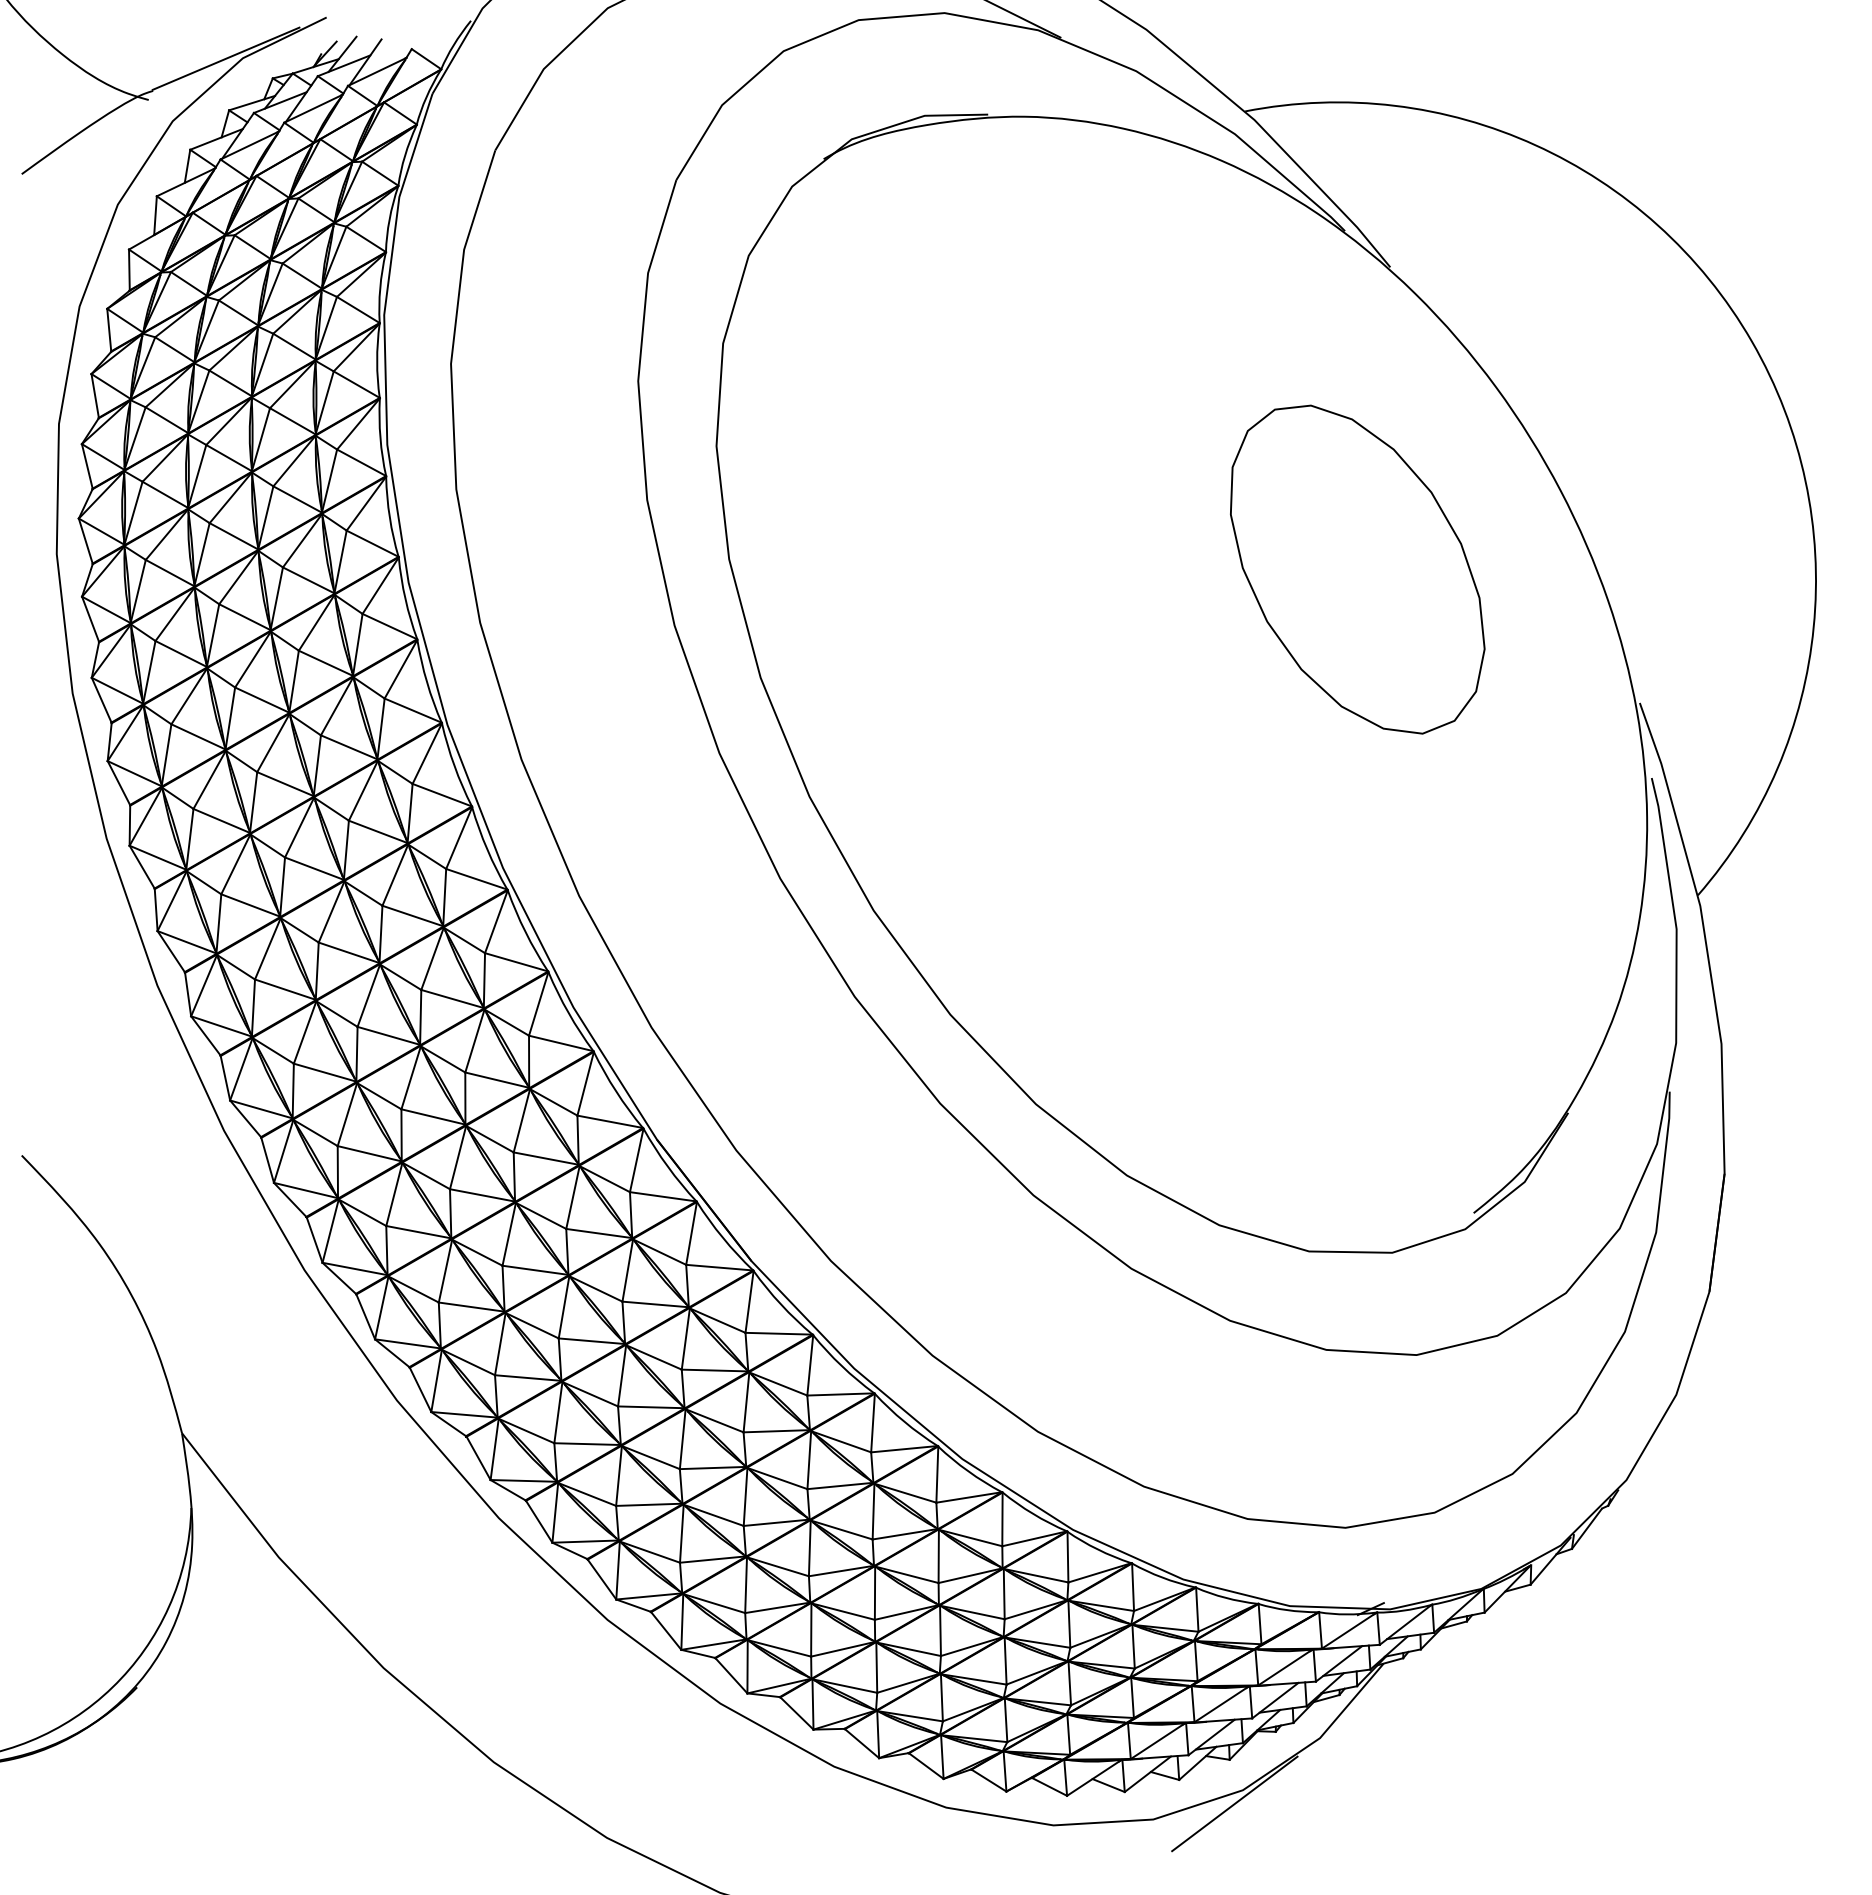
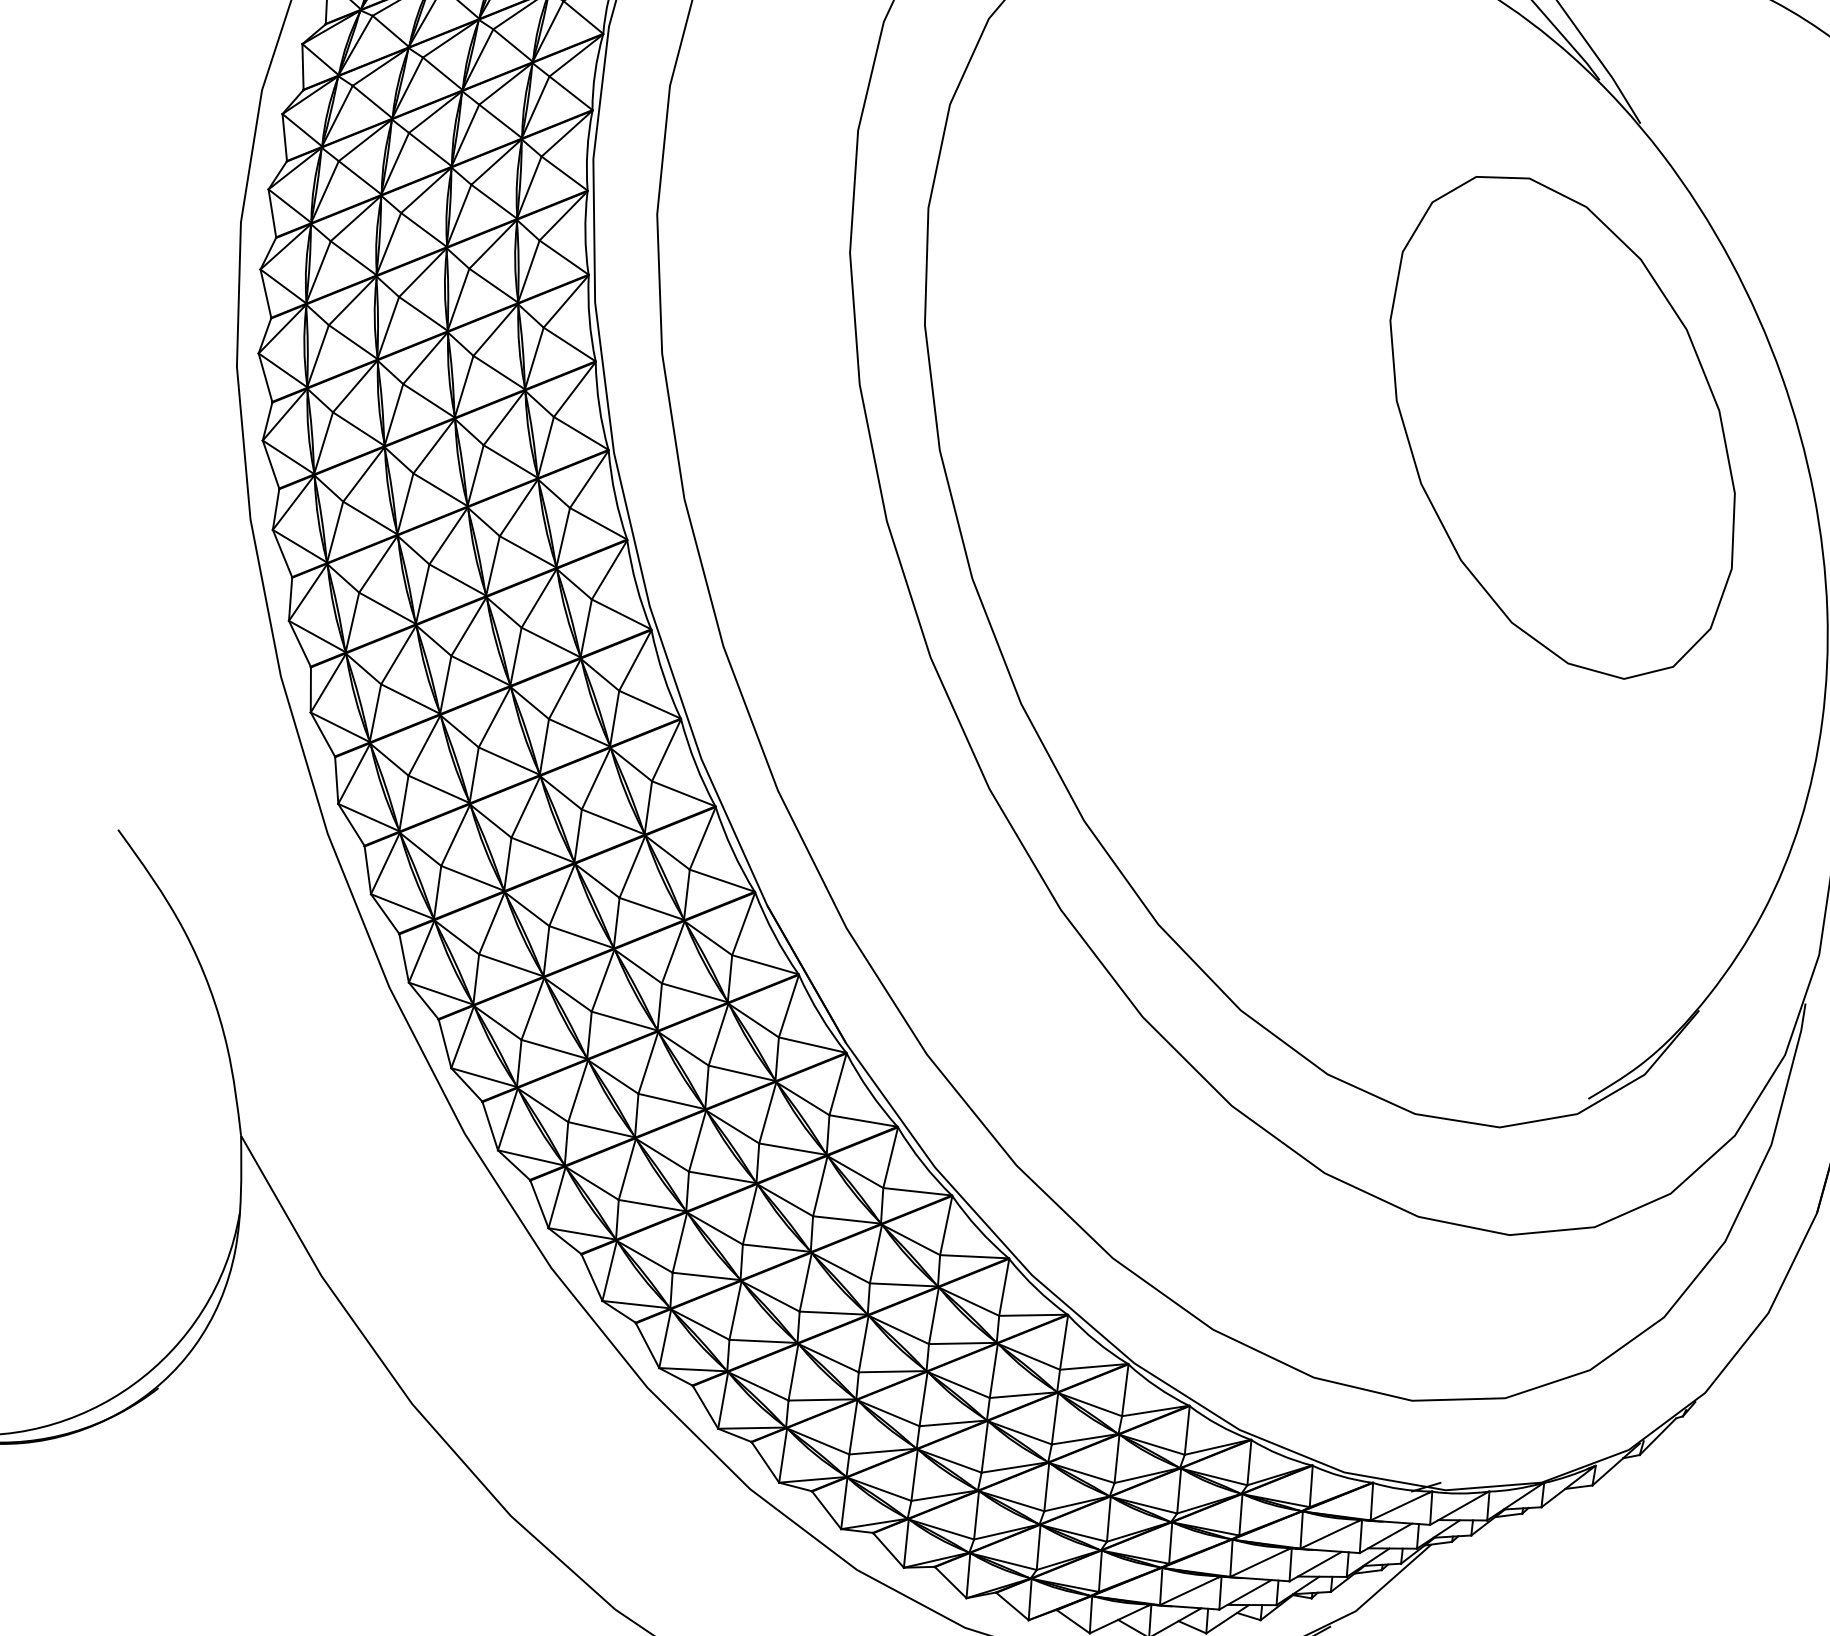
part: (1357, 569) -> (1563, 426), size x1.43

